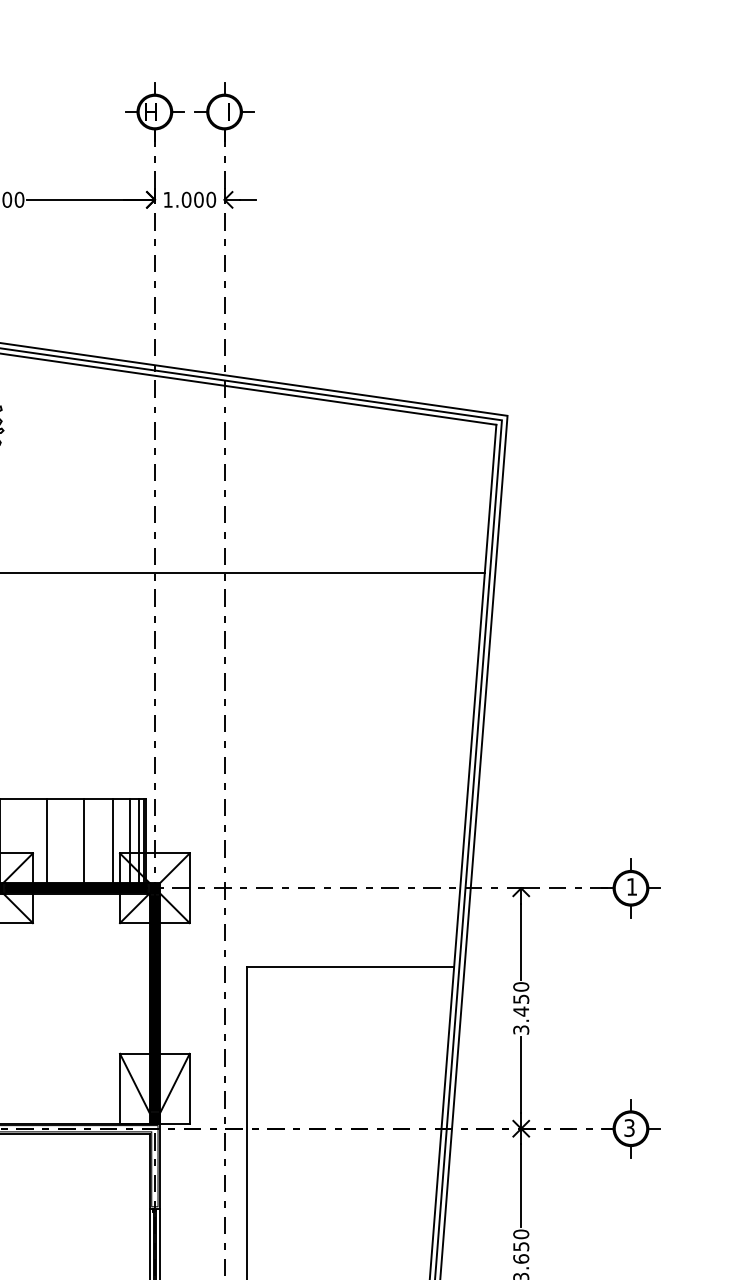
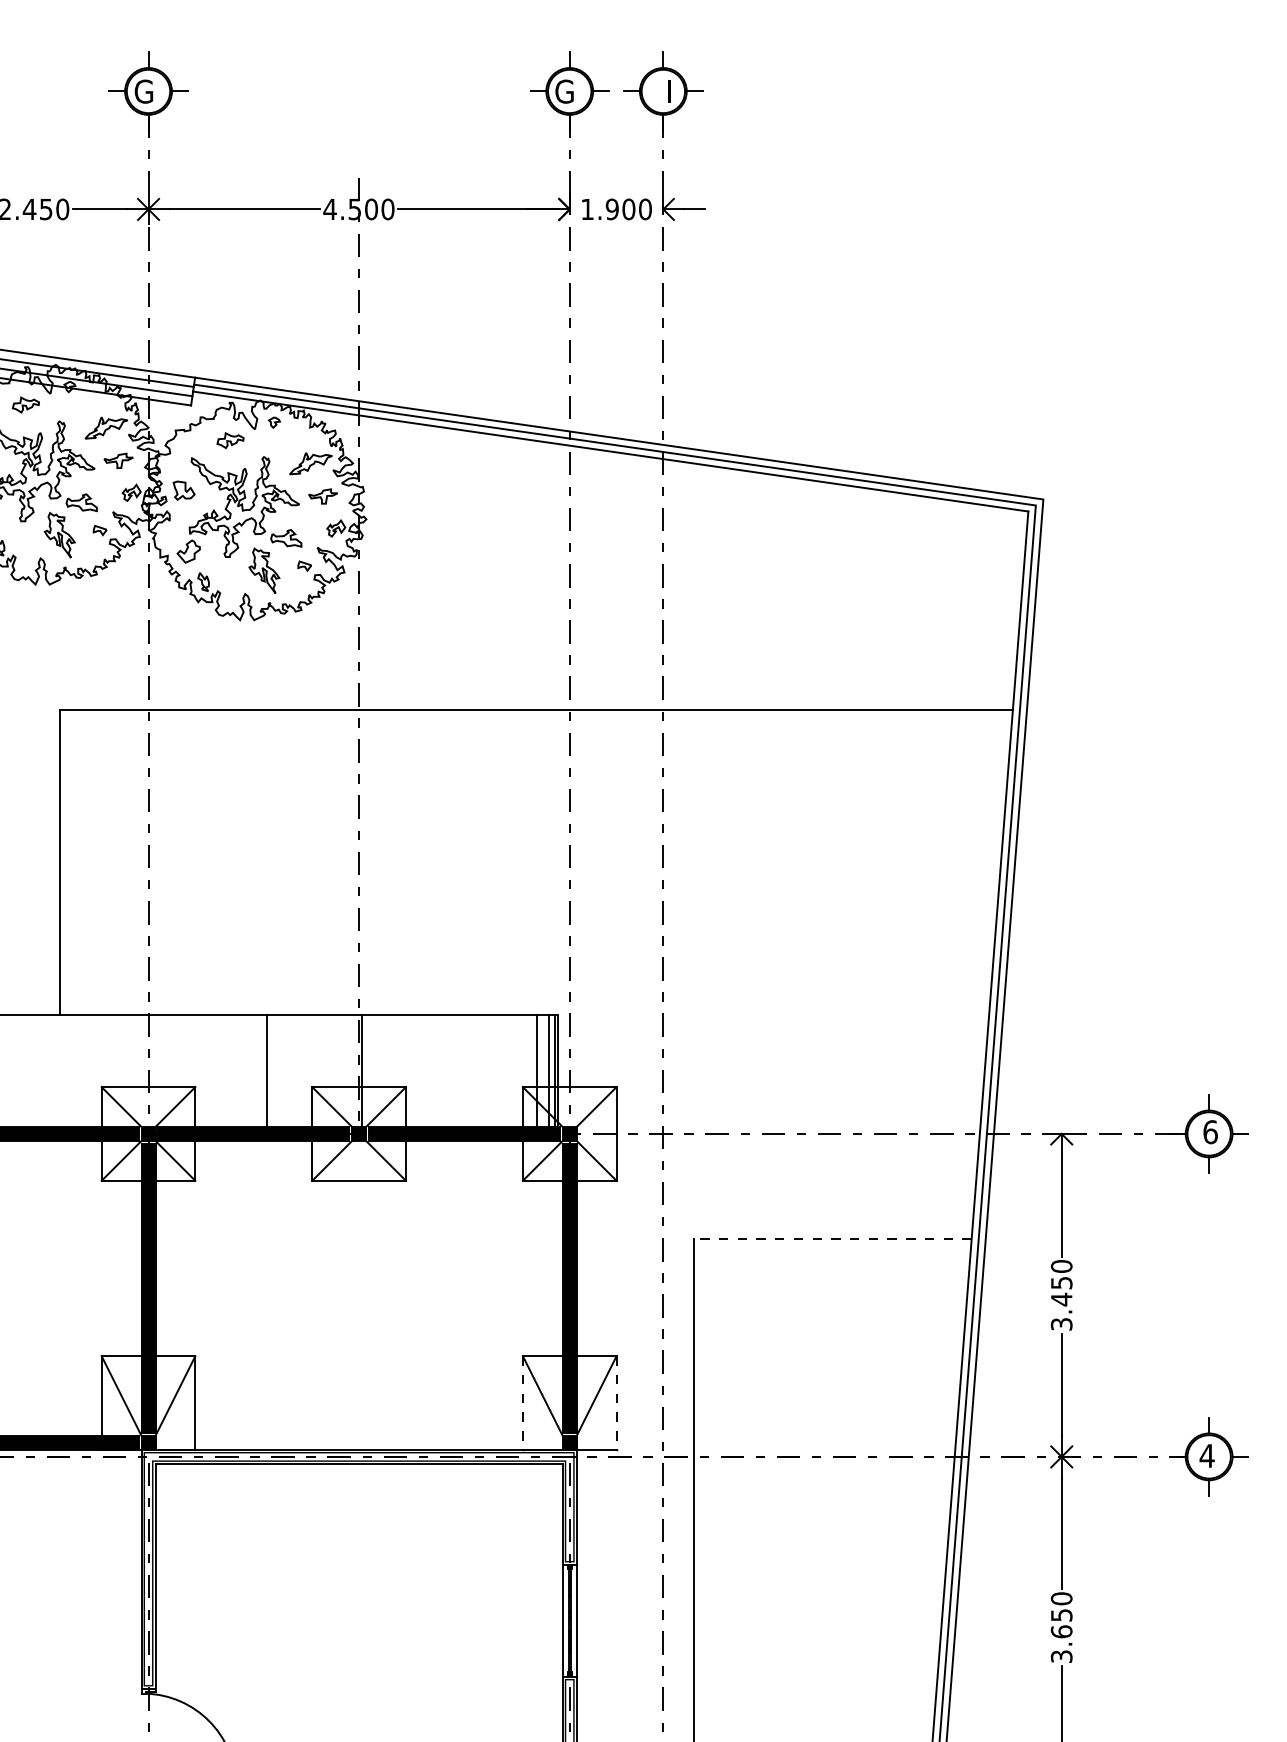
text: (150, 112) -> (564, 91), H -> G
text: (185, 199) -> (611, 209), 1.000 -> 1.900
line: (46, 841) -> (424, 1070), removed
line: (83, 841) -> (474, 1070), removed
line: (113, 841) -> (513, 1070), removed
text: (631, 887) -> (1210, 1132), 1 -> 6
line: (350, 966) -> (832, 1239), solid -> dashed
line: (119, 1088) -> (522, 1403), solid -> dashed
line: (189, 1088) -> (616, 1403), solid -> dashed
text: (629, 1127) -> (1206, 1455), 3 -> 4

